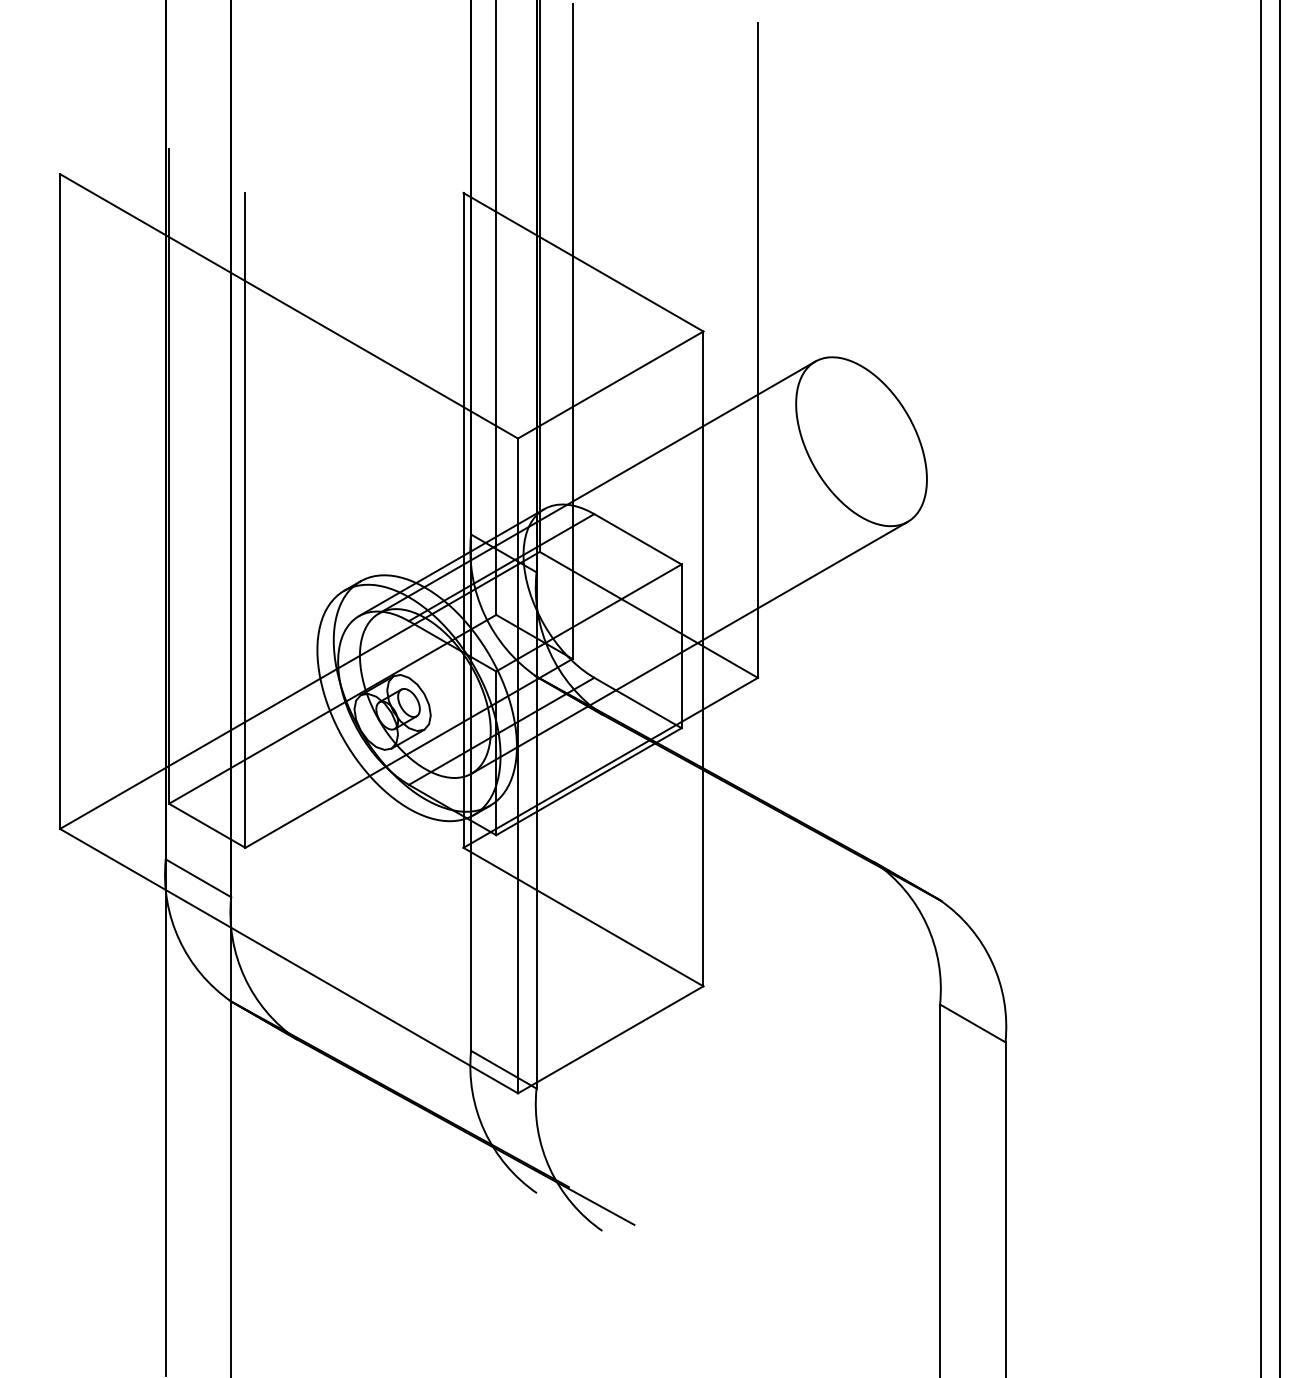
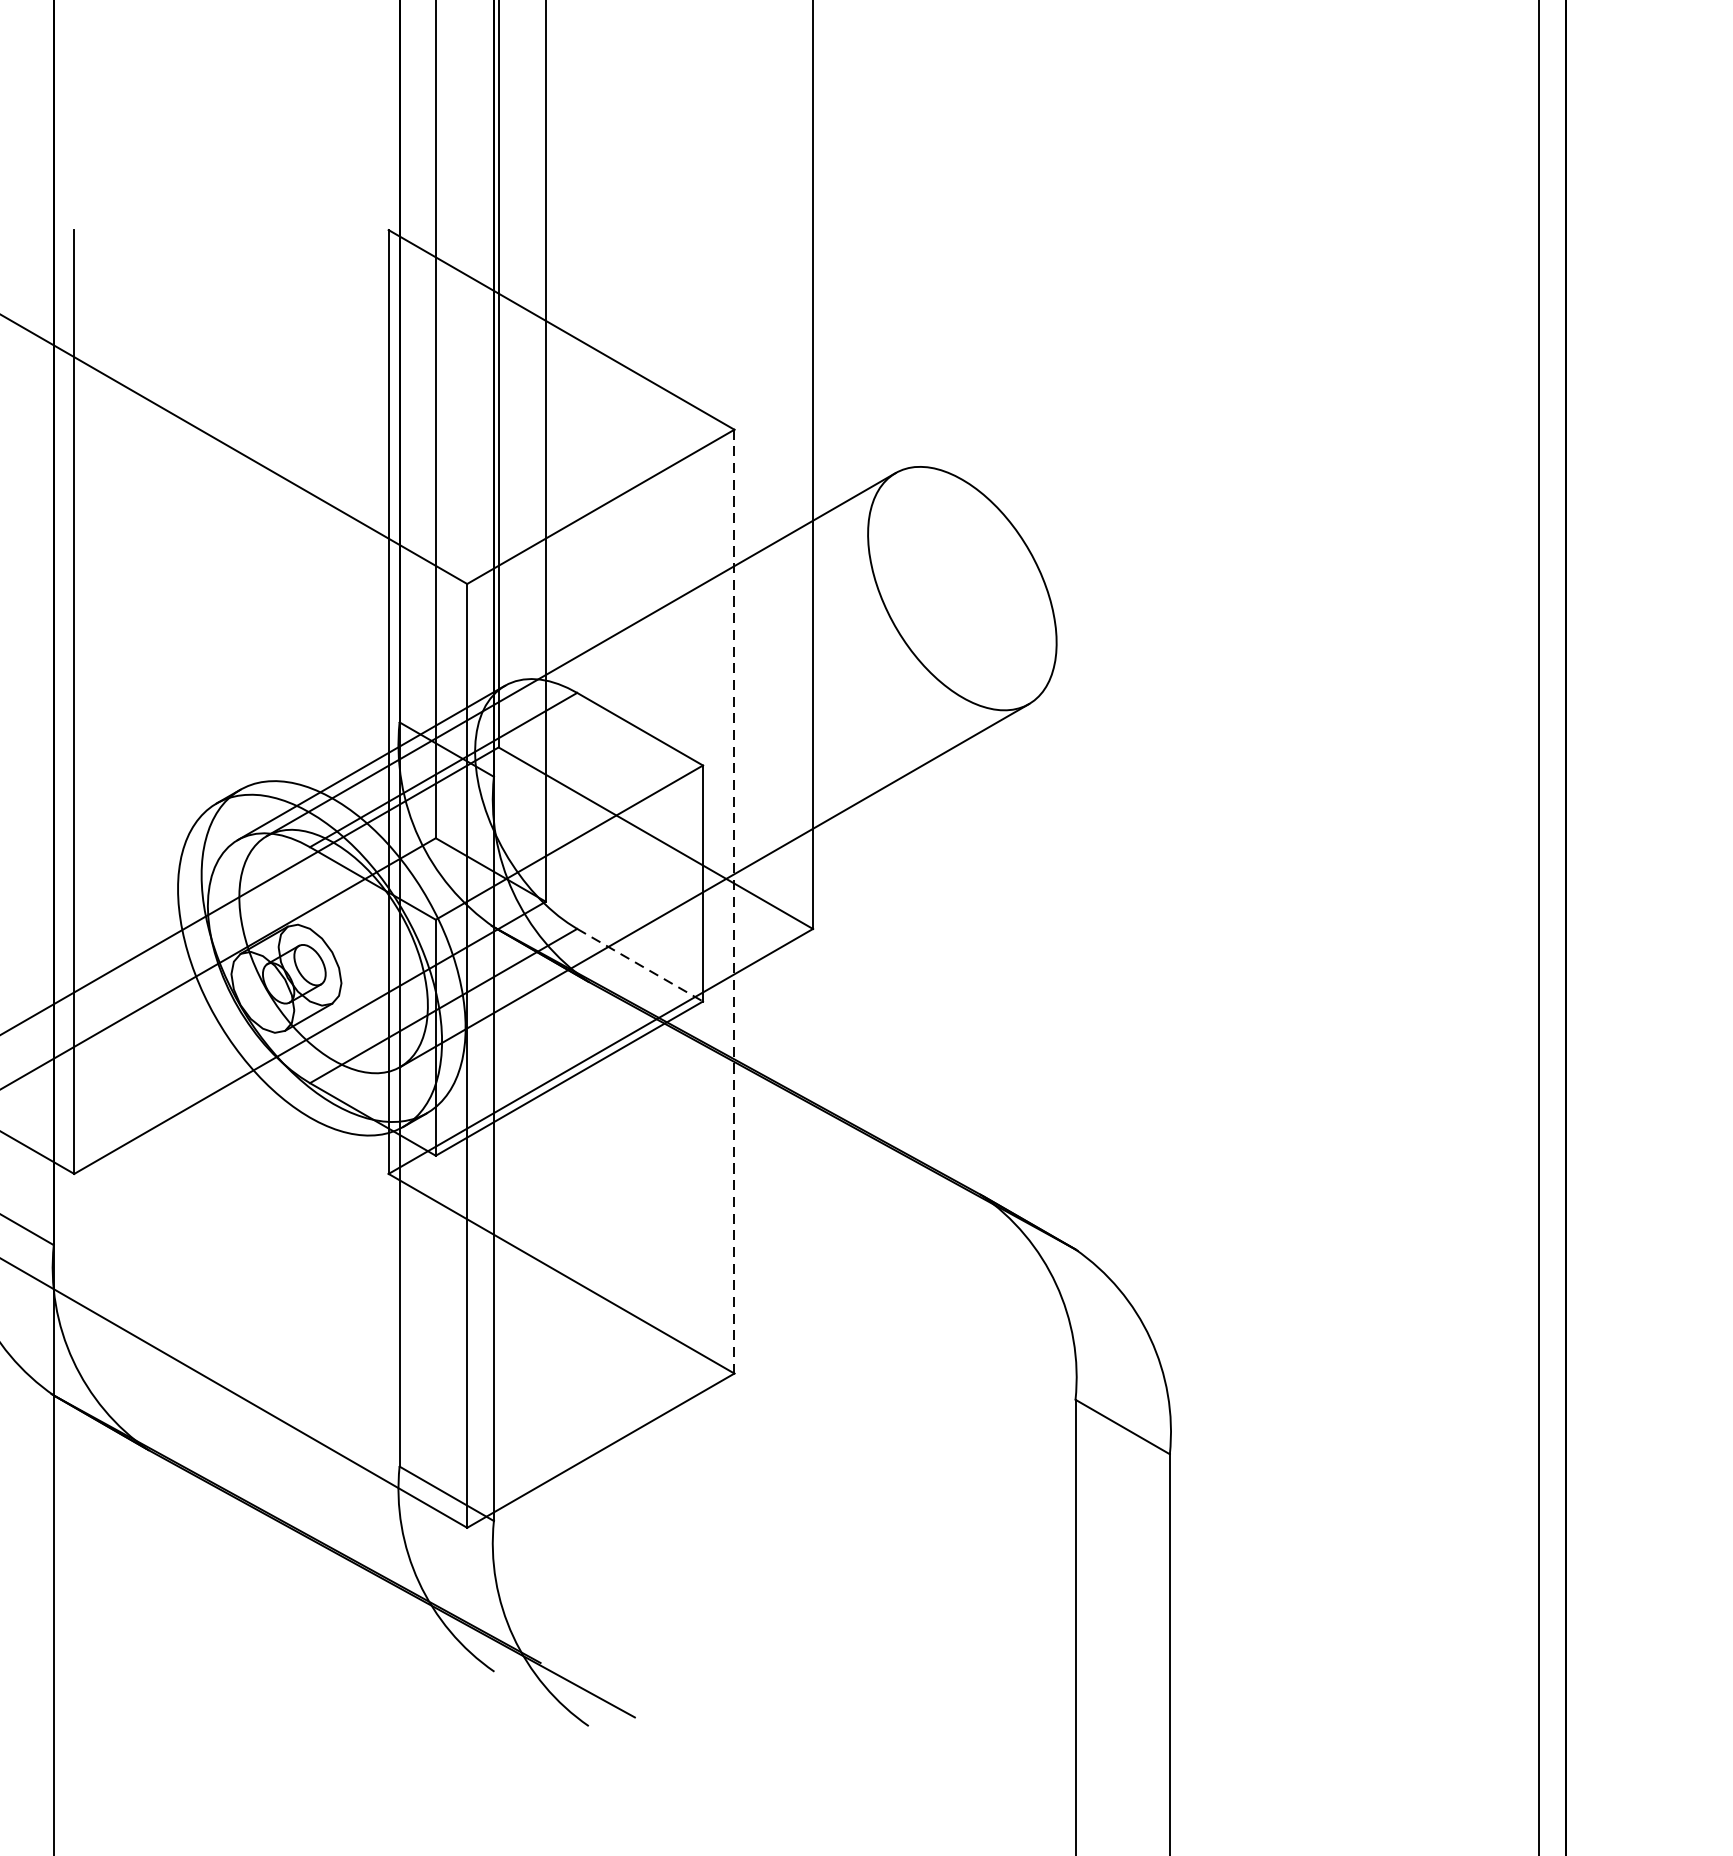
line: (703, 659) -> (734, 902), solid -> dashed
line: (638, 703) -> (640, 965), solid -> dashed

